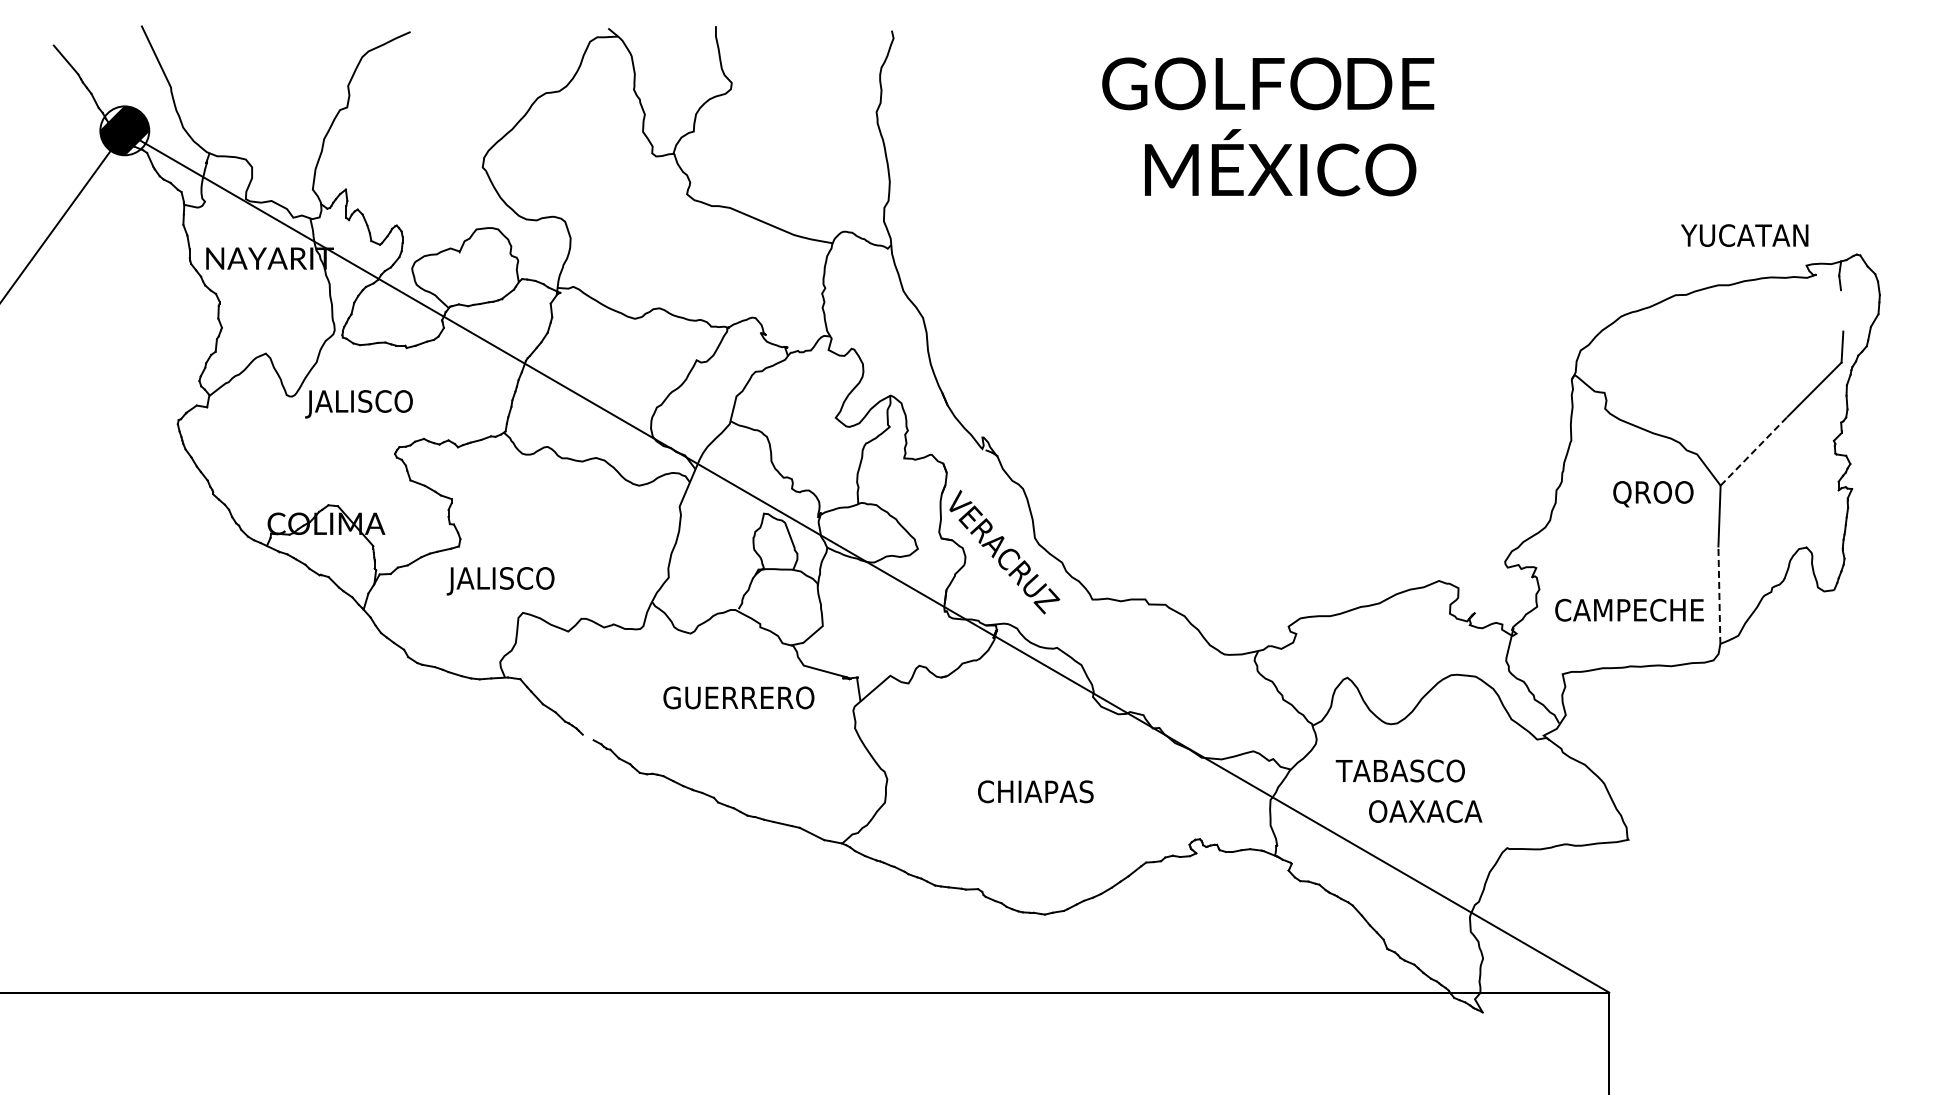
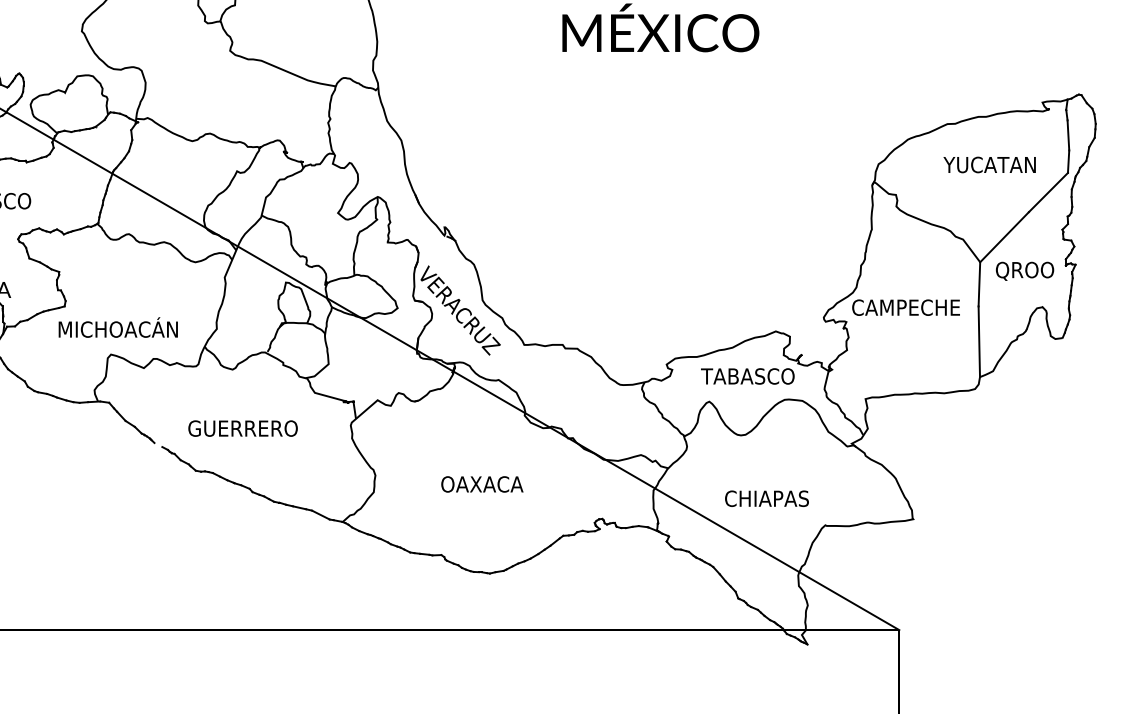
text: (1744, 235) -> (989, 164), moved
line: (1842, 310) -> (1068, 135), added
line: (1754, 450) -> (1004, 236), dashed -> solid
text: (1653, 494) -> (1025, 271), moved
text: (530, 578) -> (116, 329), JALISCO -> MICHOACÁN
line: (1719, 595) -> (979, 341), dashed -> solid
text: (1629, 609) -> (906, 307), moved
text: (738, 697) -> (242, 428), moved
text: (1399, 770) -> (747, 376), moved
text: (1038, 791) -> (485, 484), CHIAPAS -> OAXACA
text: (1429, 811) -> (768, 498), OAXACA -> CHIAPAS

